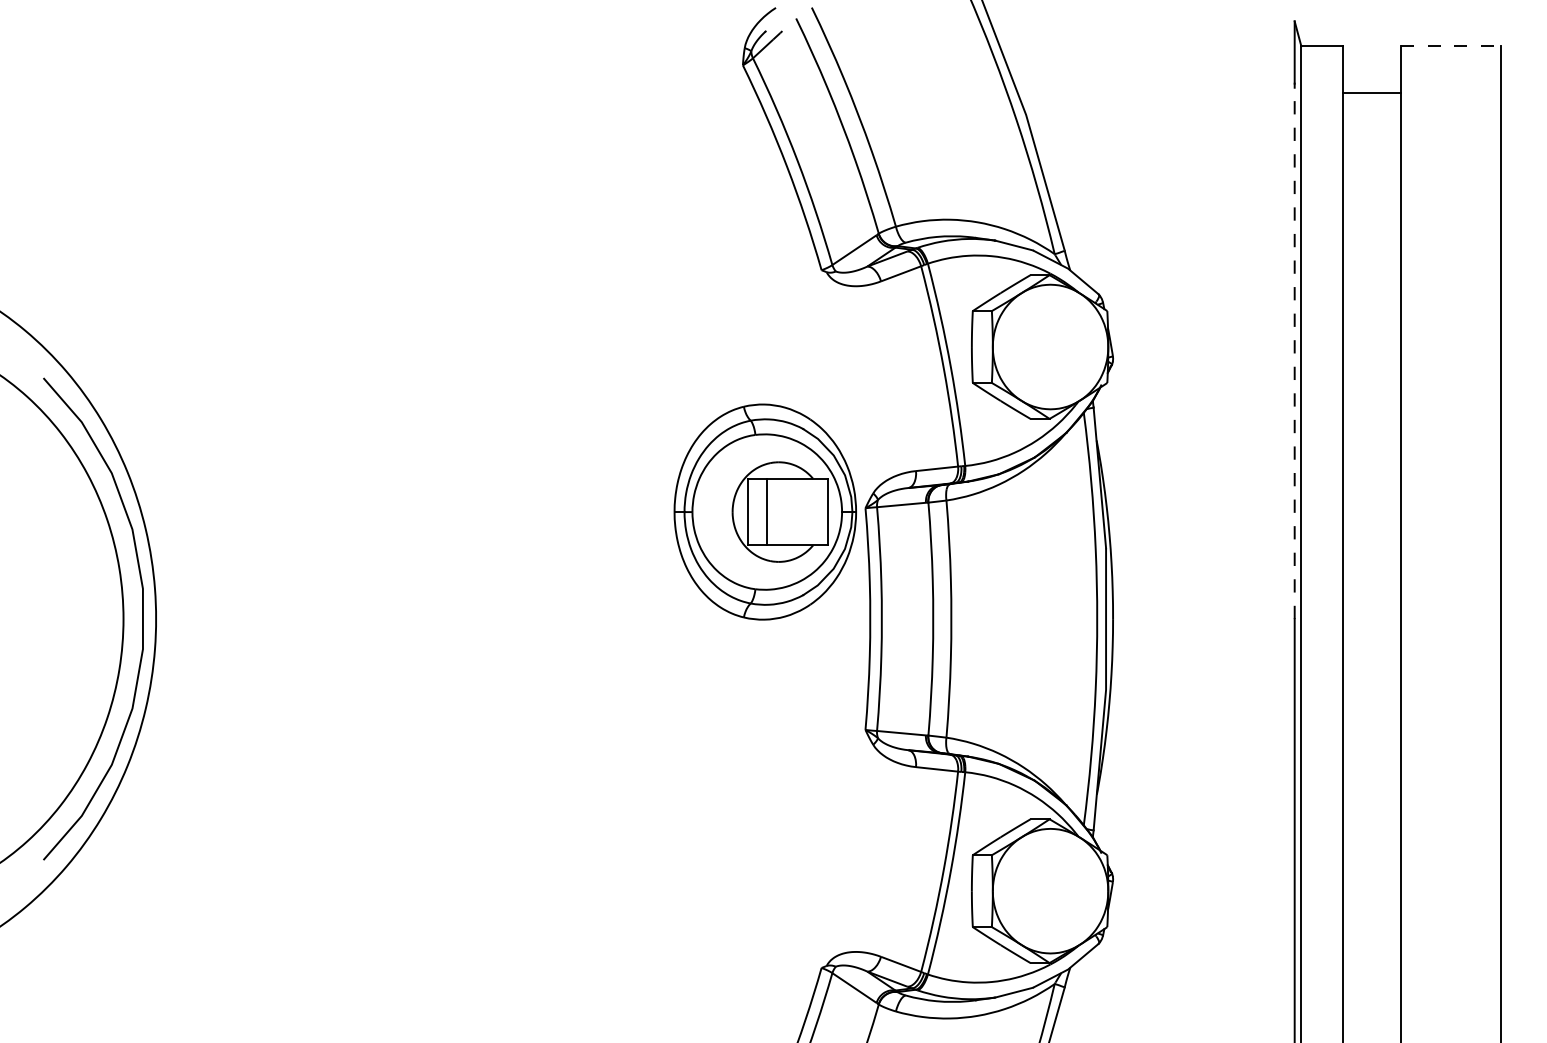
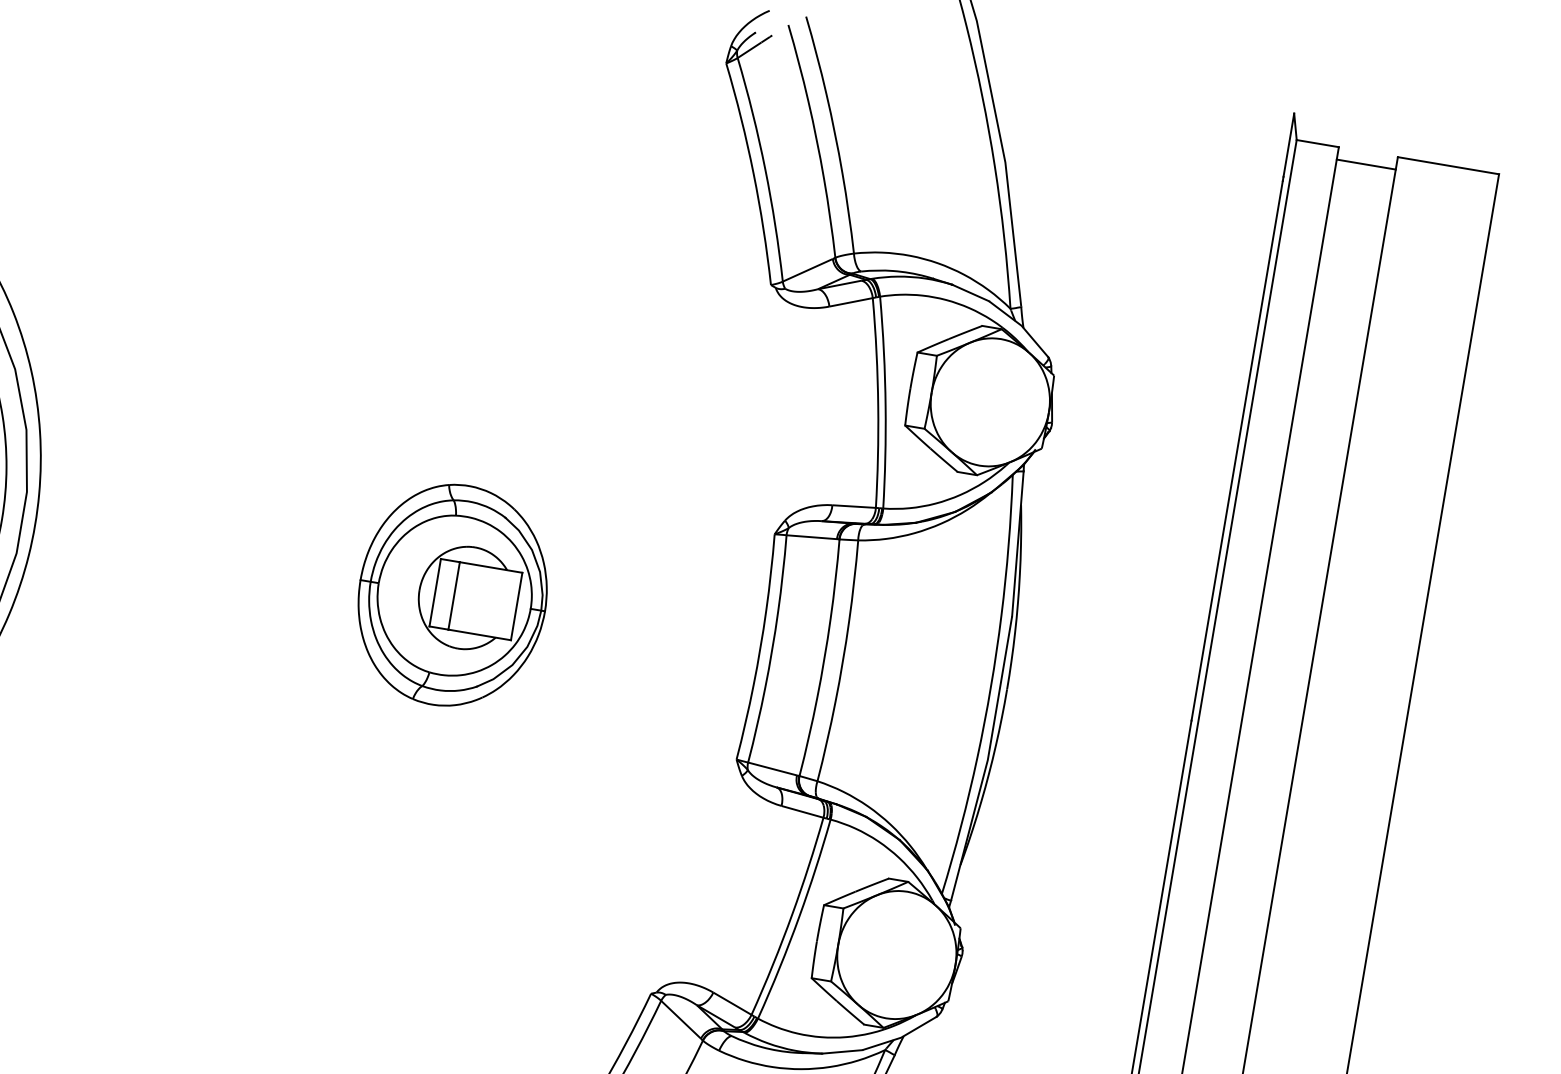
line: (1450, 46) -> (1448, 165), dashed -> solid
line: (1371, 92) -> (1365, 164), moved
line: (1294, 353) -> (1236, 450), dashed -> solid
part: (764, 511) -> (452, 594), moved

